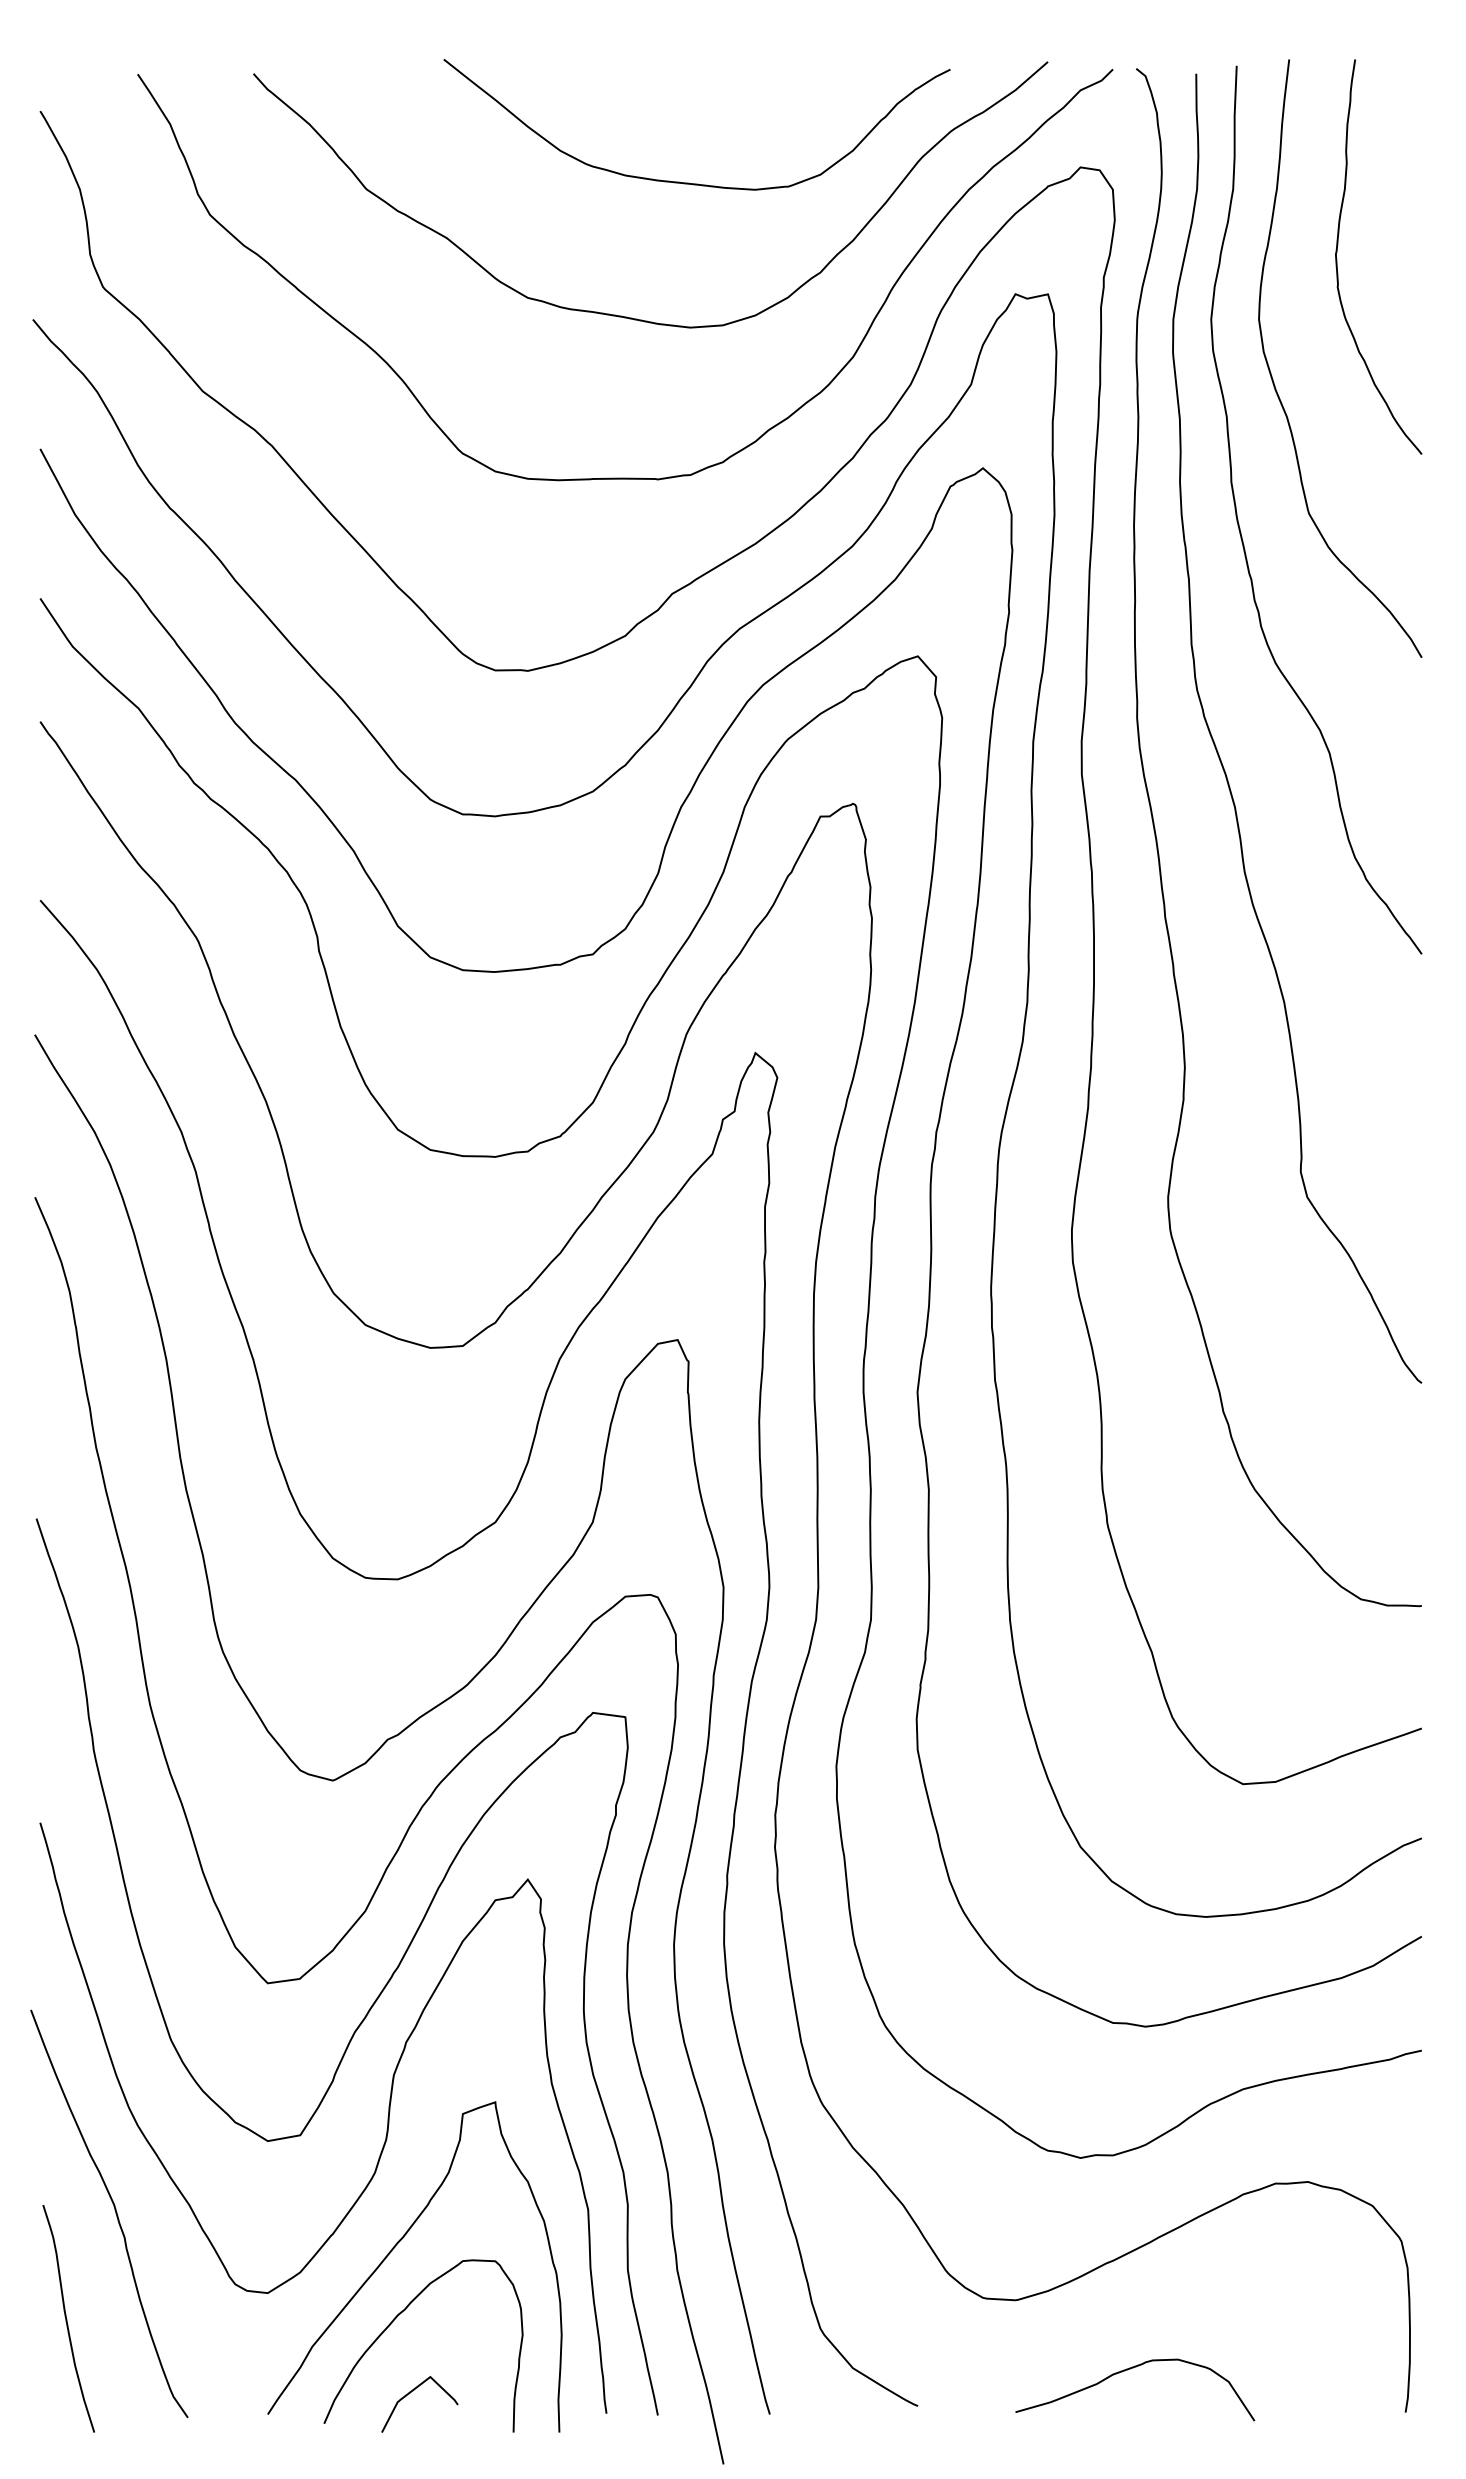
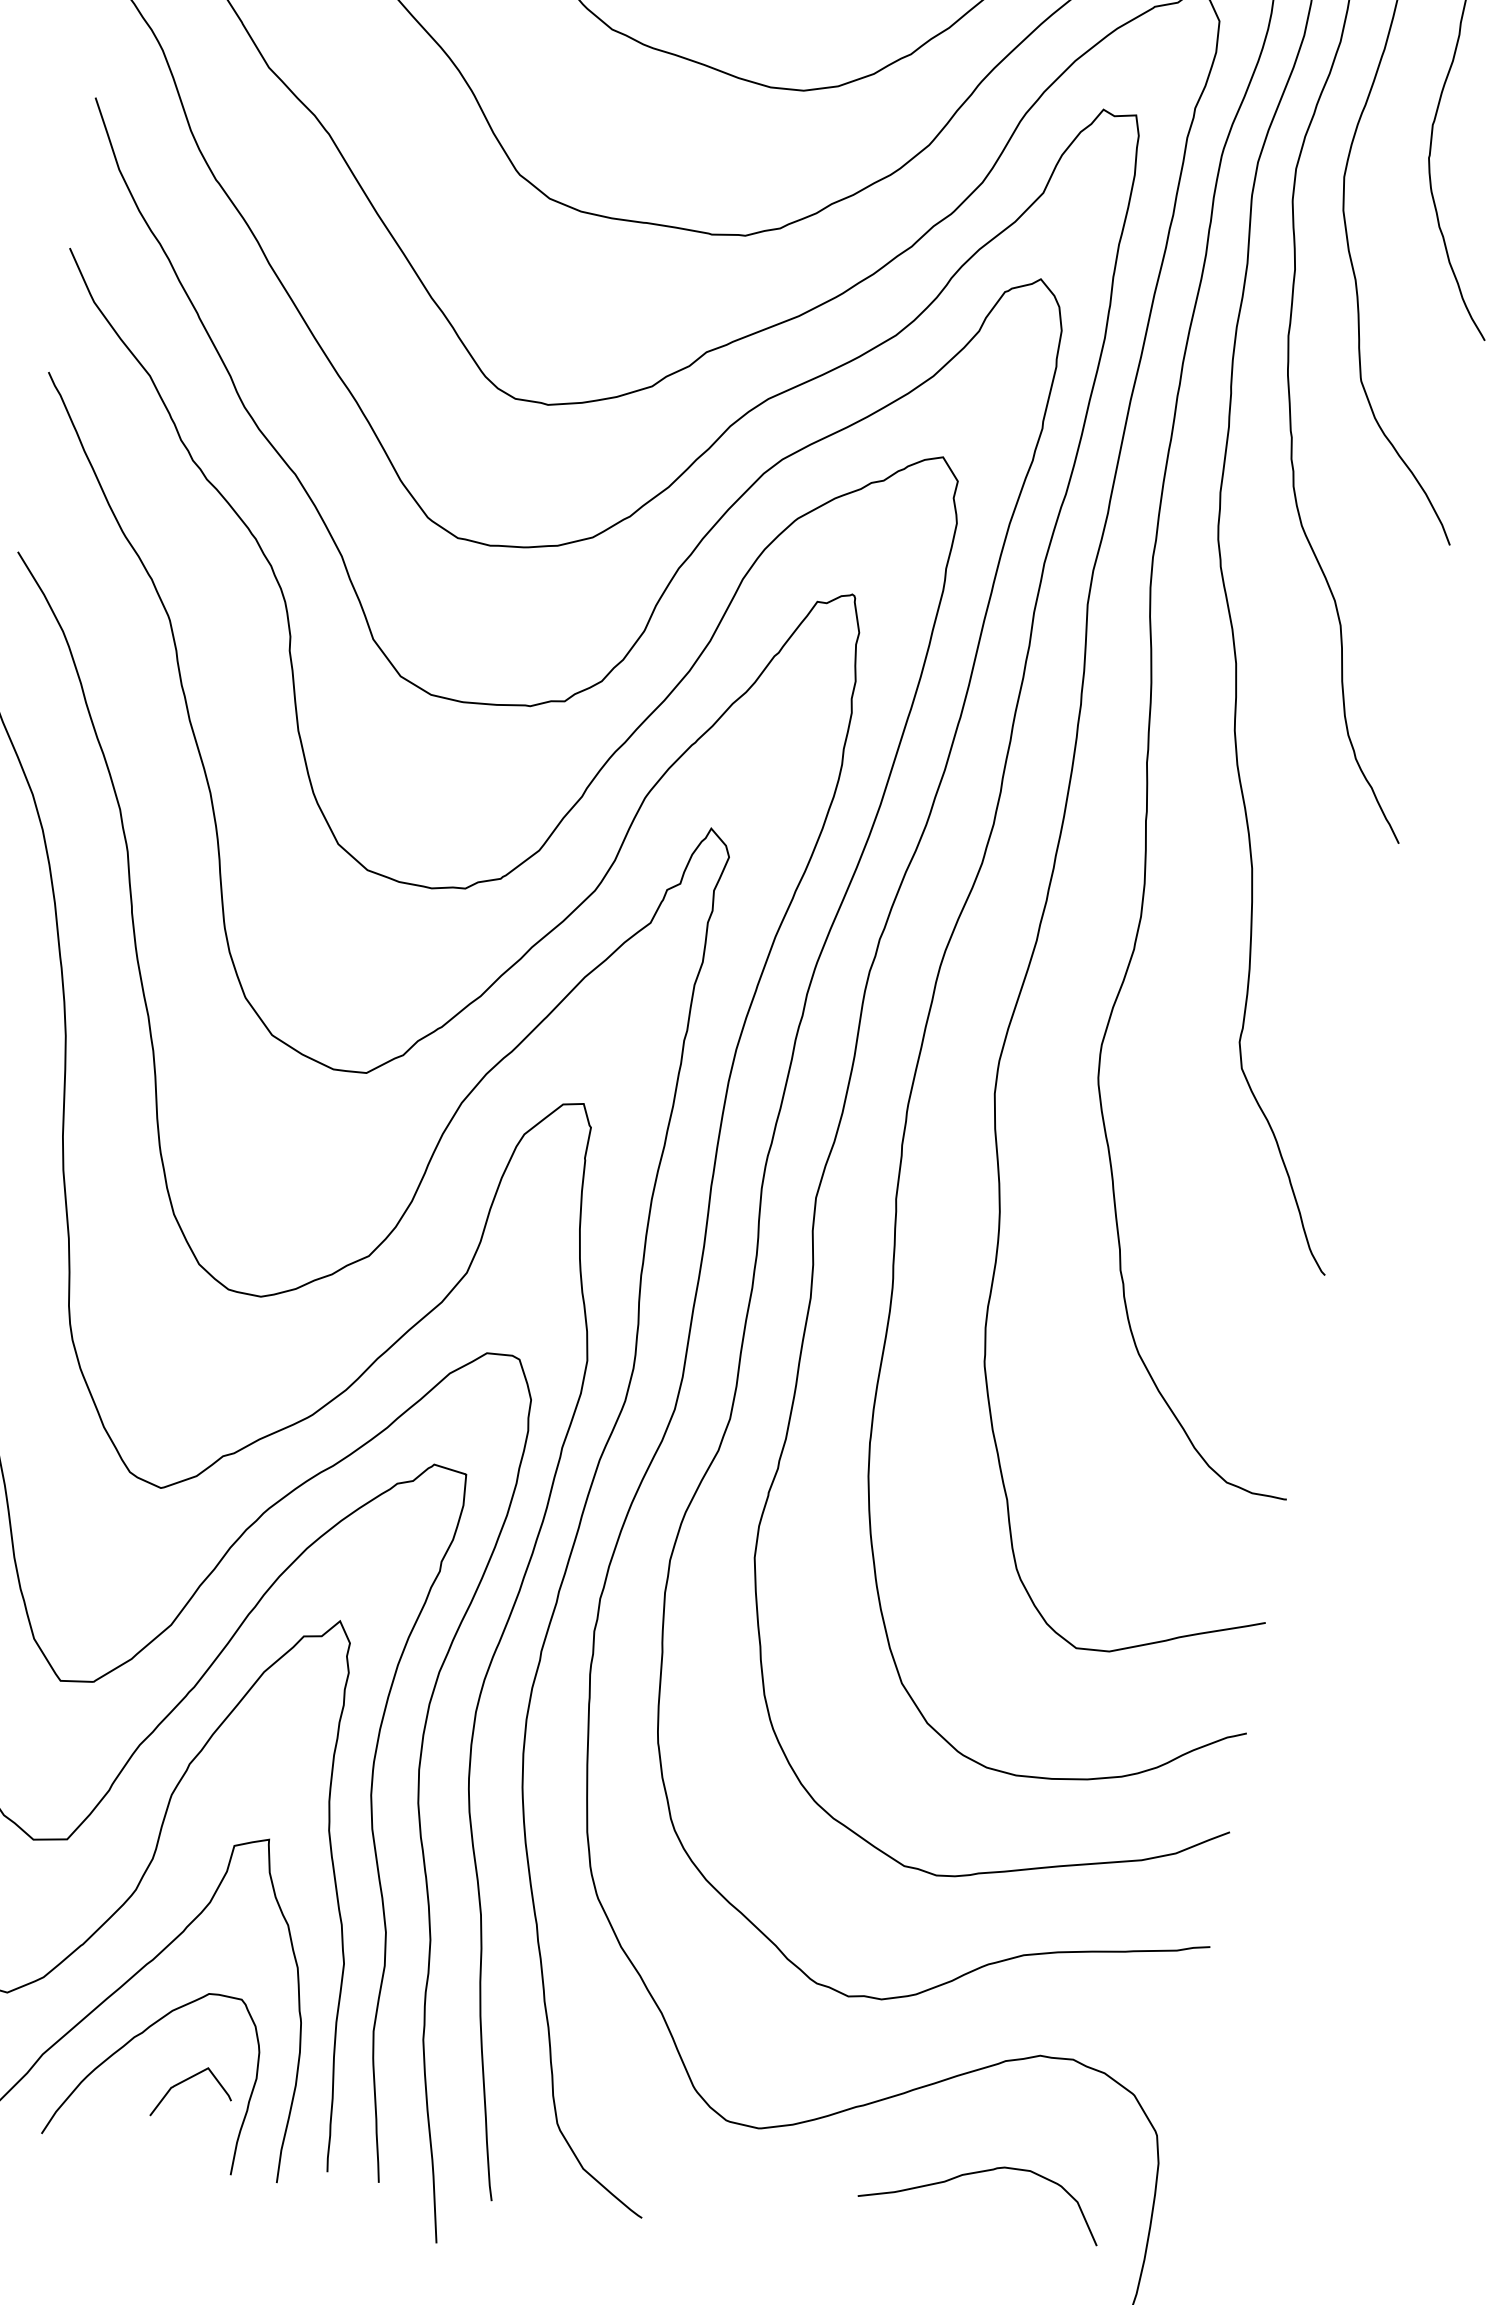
curve: (1125, 2371) -> (975, 2174), moved
curve: (409, 2394) -> (184, 2082), moved

